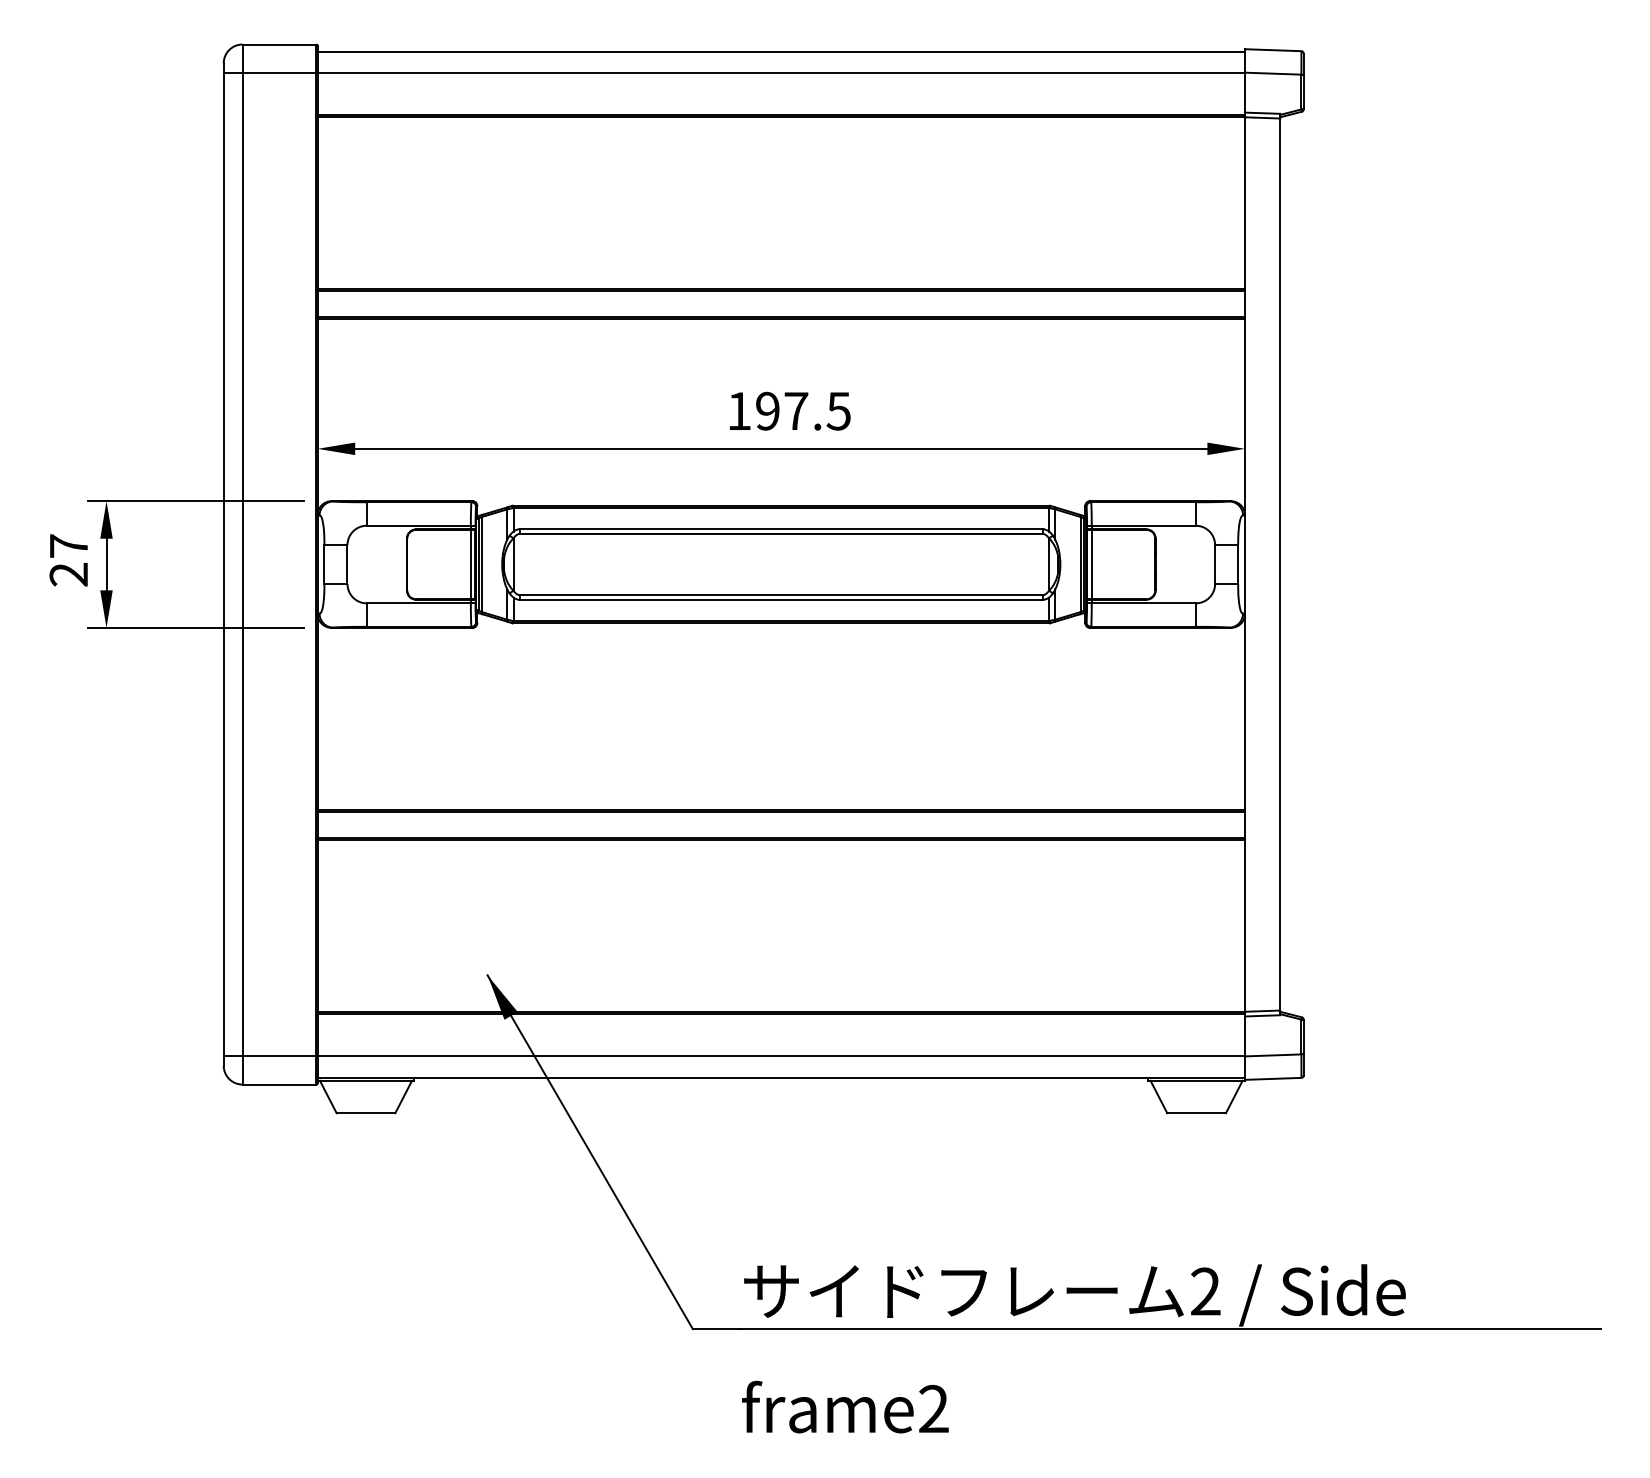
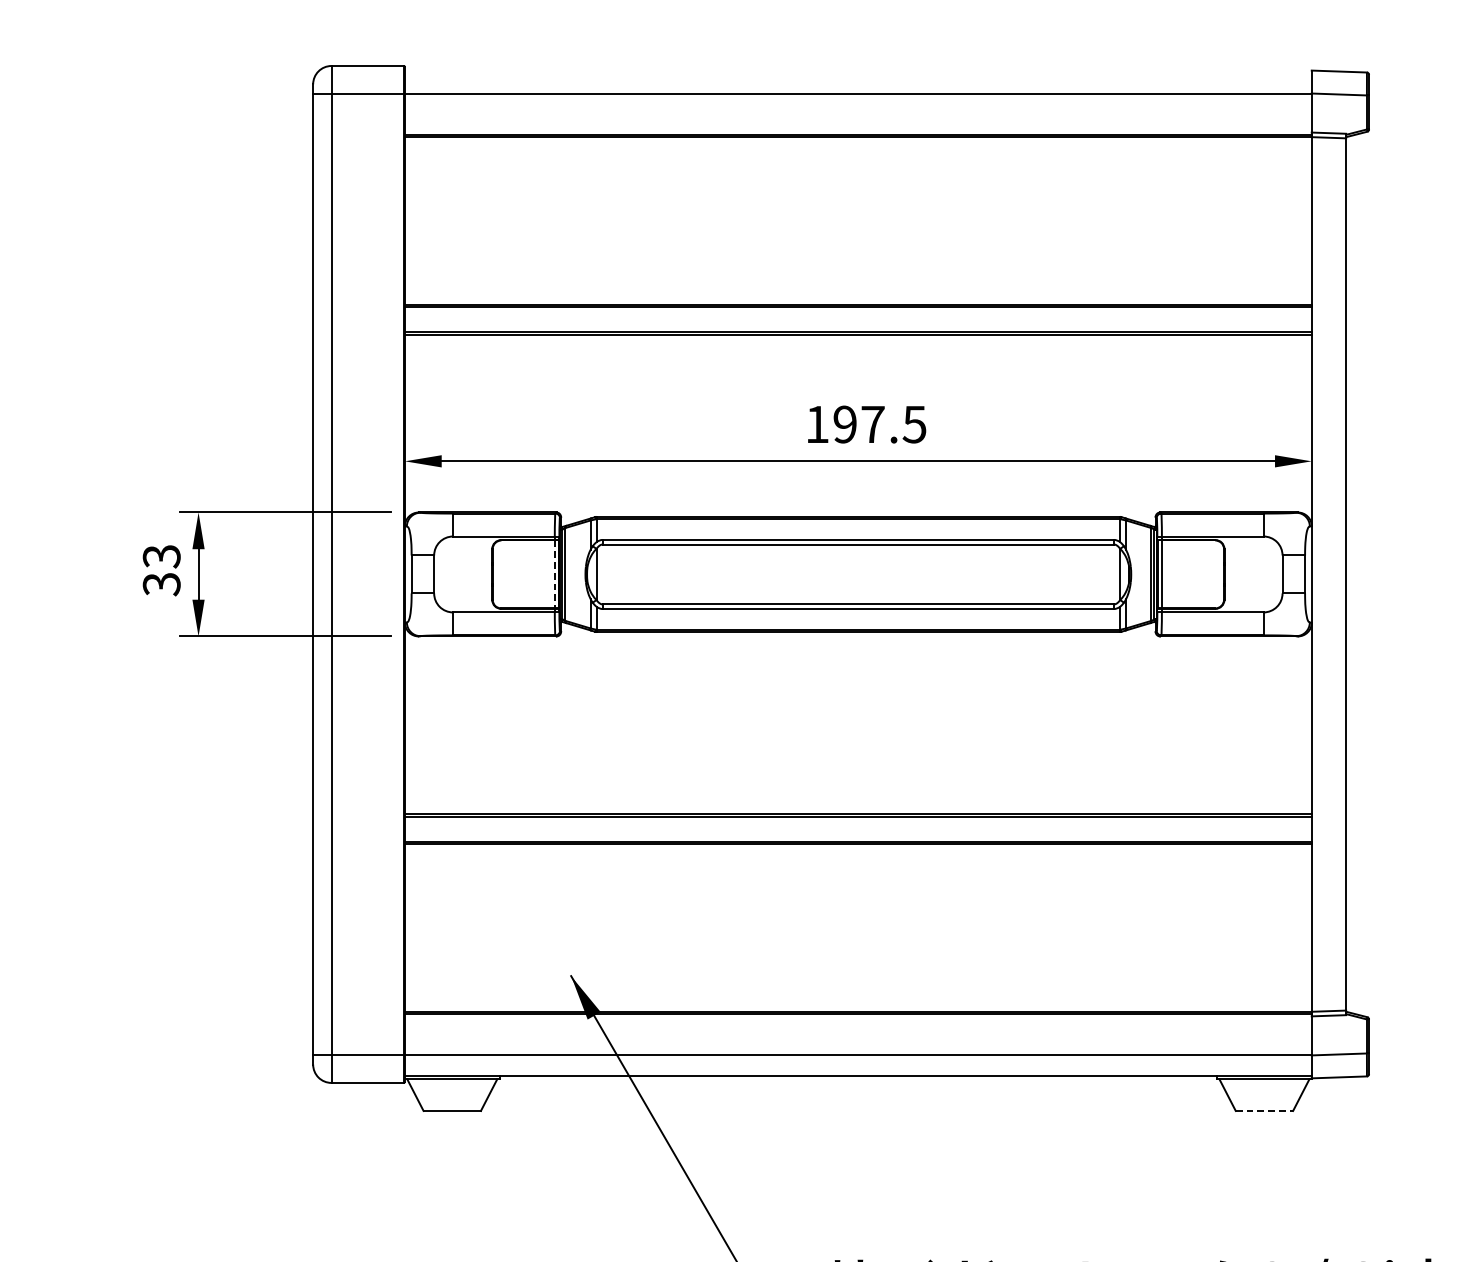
line: (780, 51) -> (857, 72), removed
text: (68, 560) -> (161, 570), 27 -> 33
line: (470, 564) -> (554, 574), solid -> dashed
line: (1197, 1113) -> (1265, 1111), solid -> dashed

